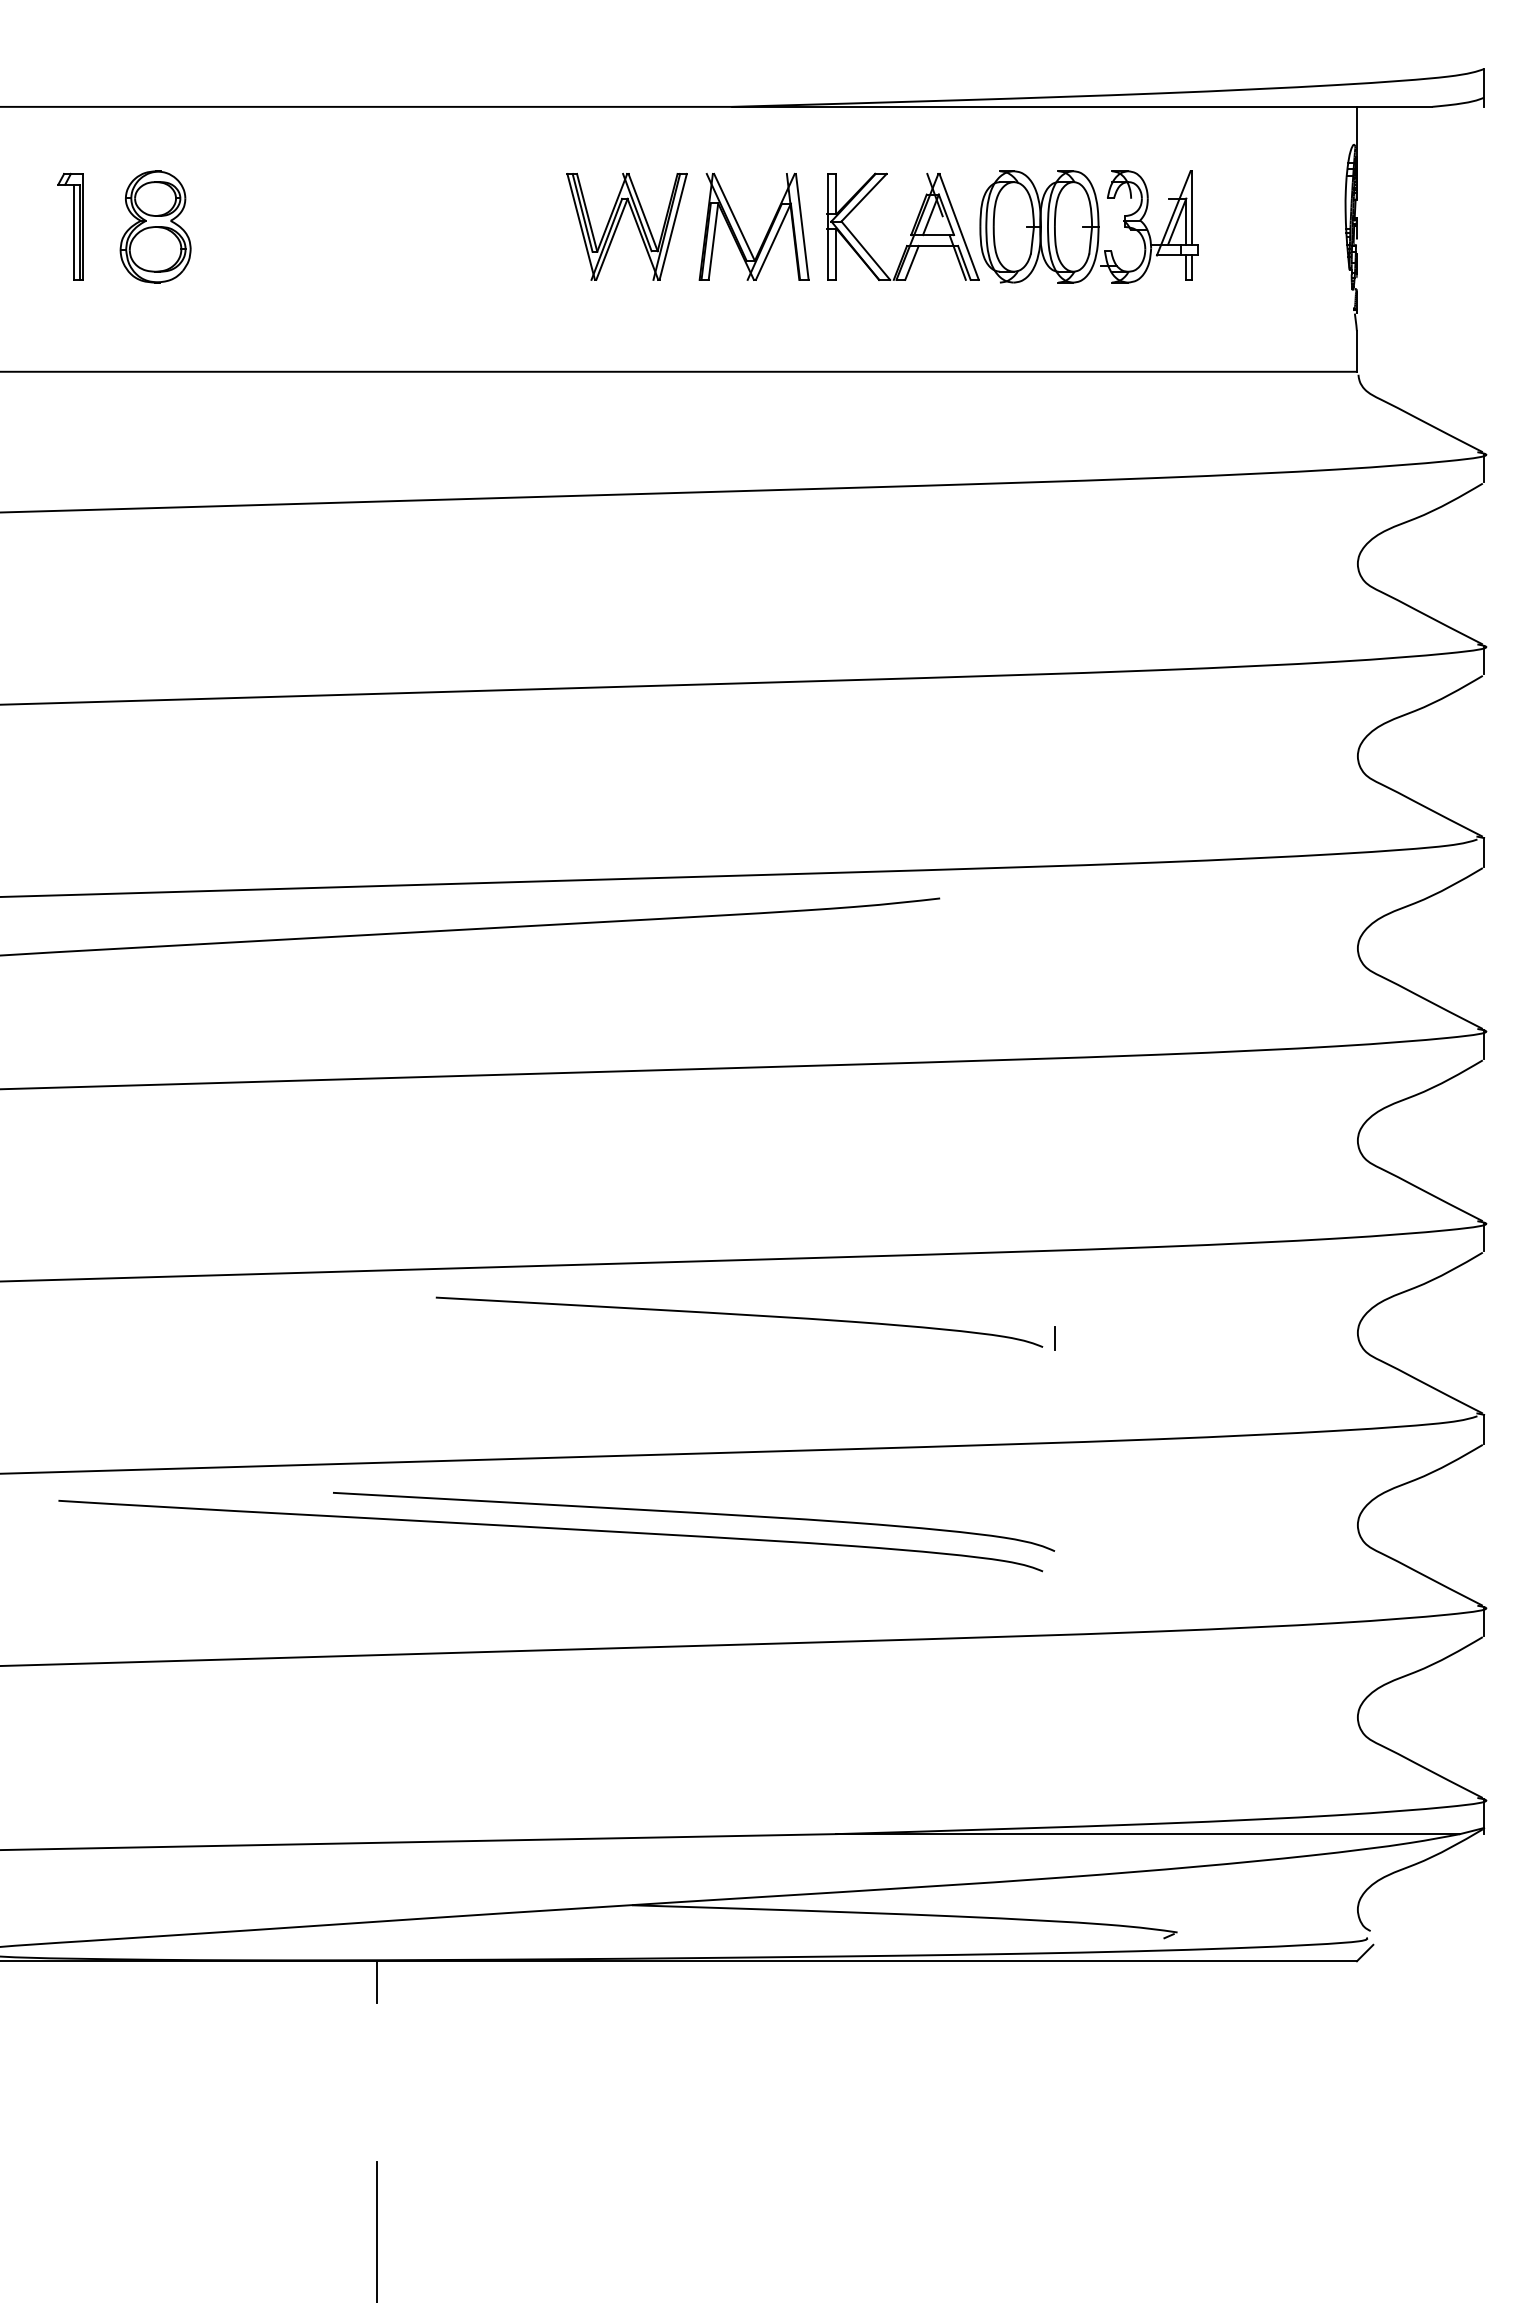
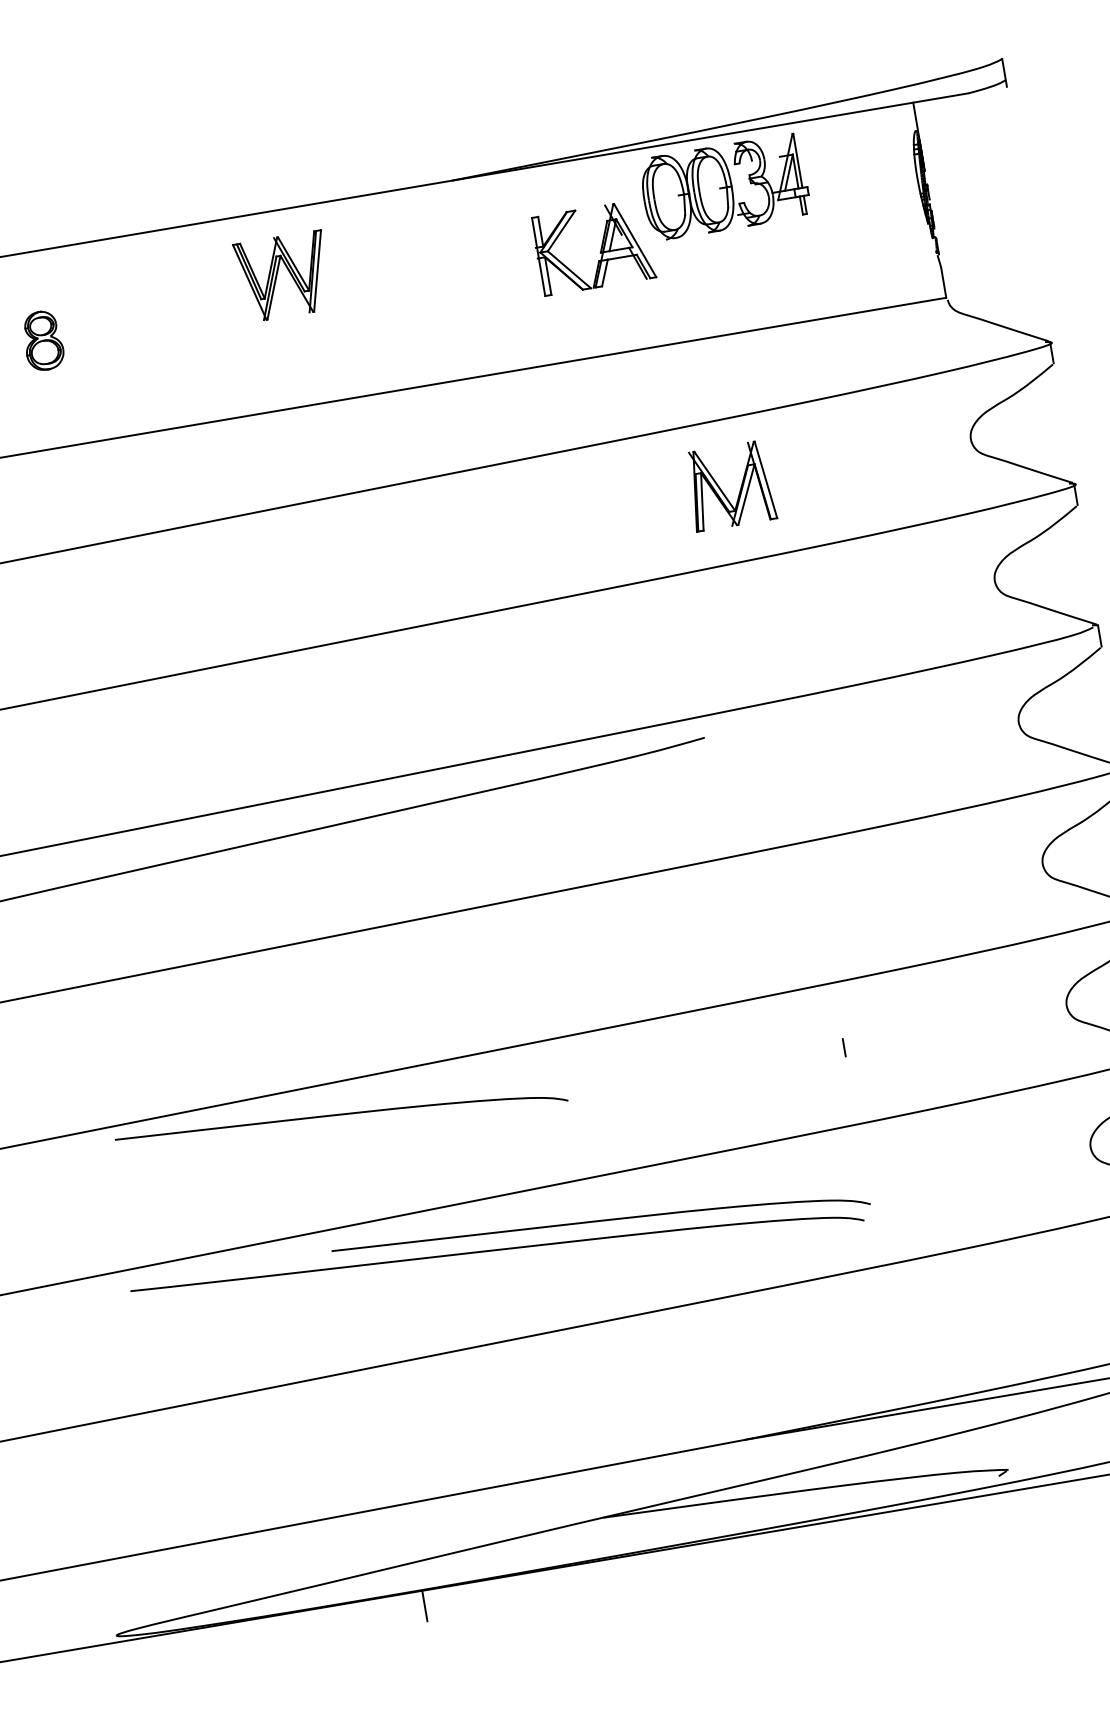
part: (619, 223) -> (277, 275), moved
part: (155, 226) -> (43, 340), size x0.7
part: (1088, 226) -> (724, 187), moved
part: (742, 231) -> (722, 490), moved
curve: (739, 1315) -> (340, 1115), moved

